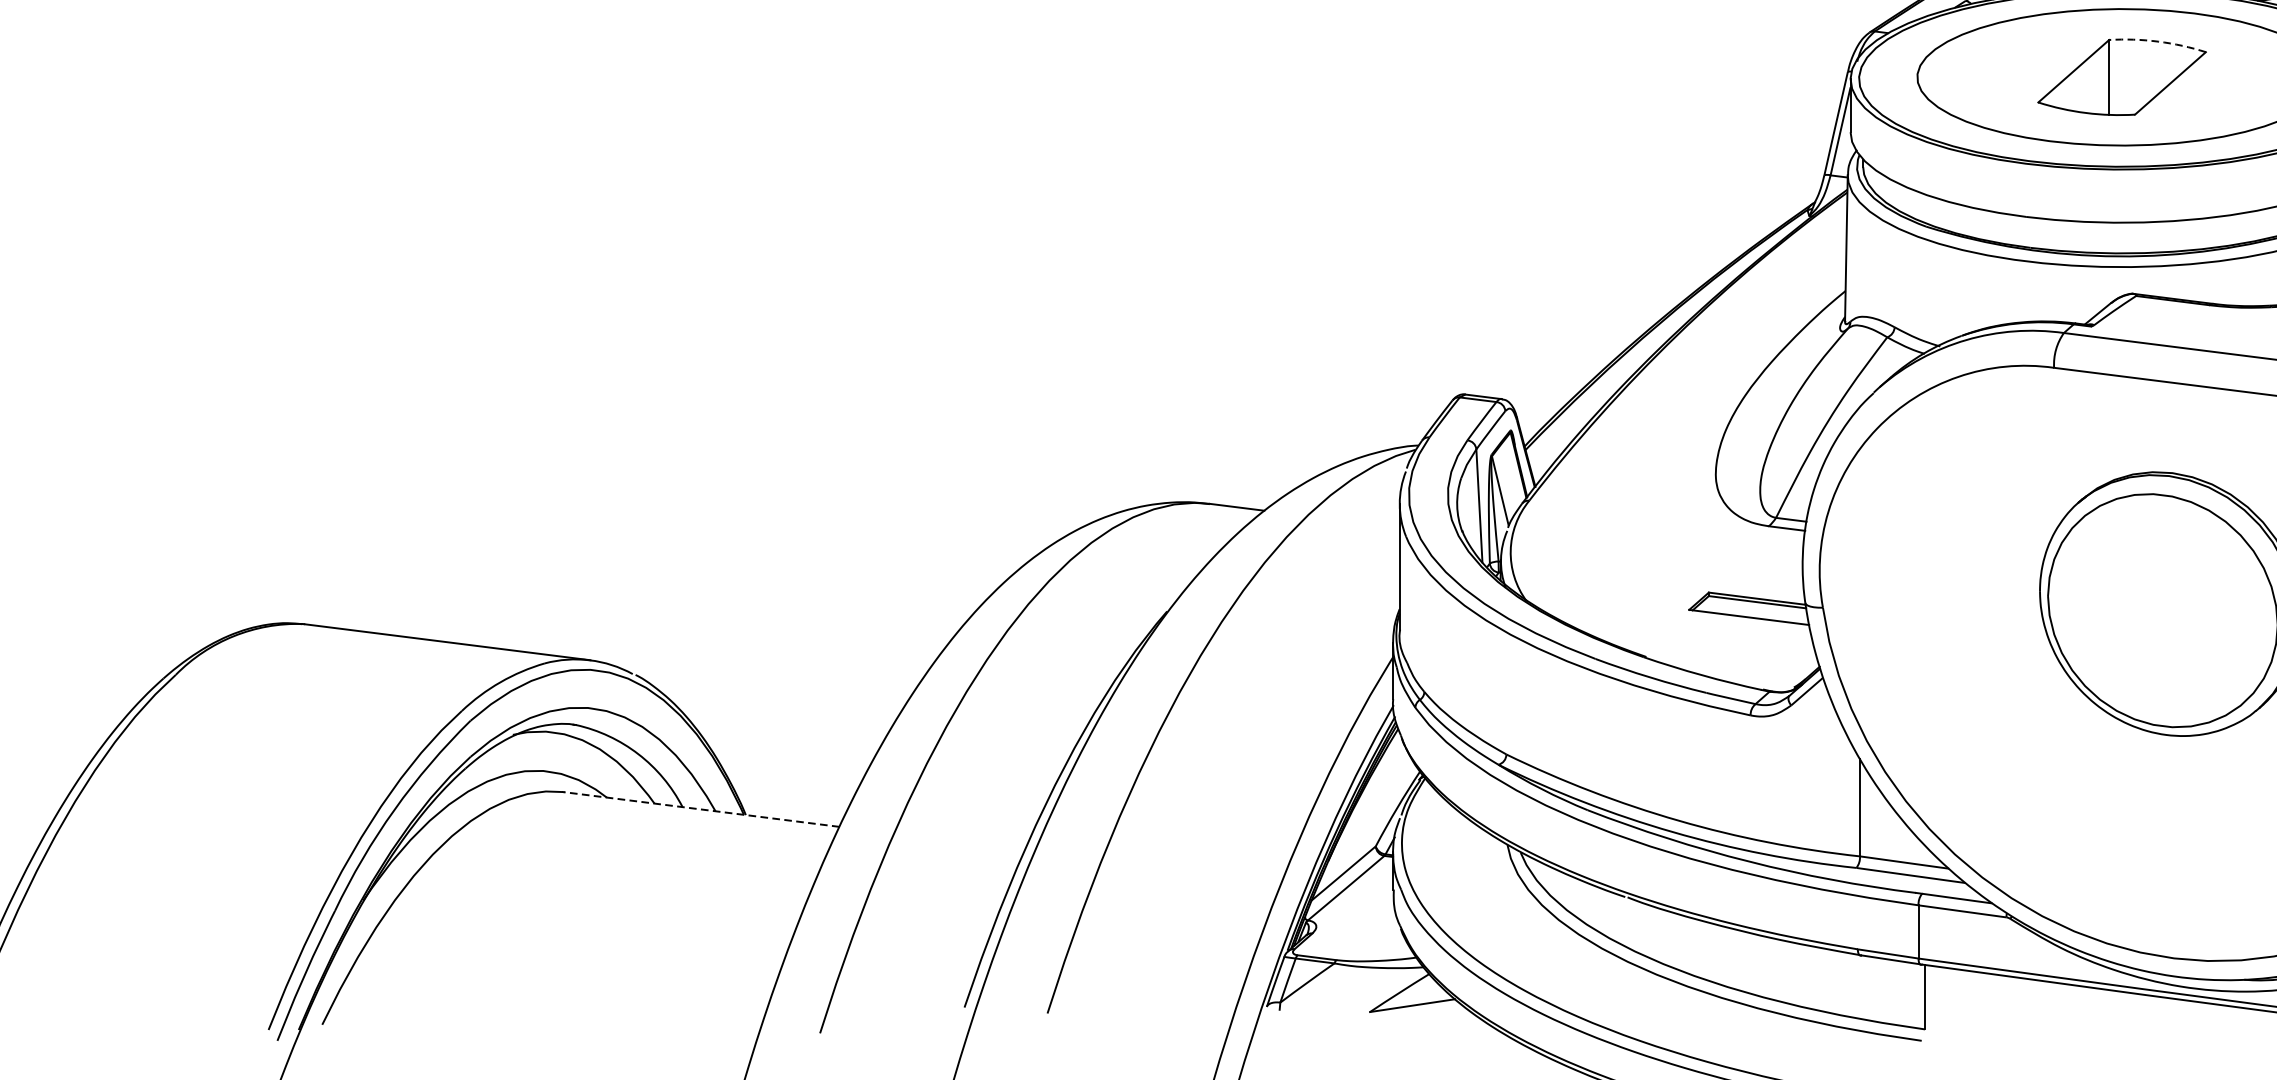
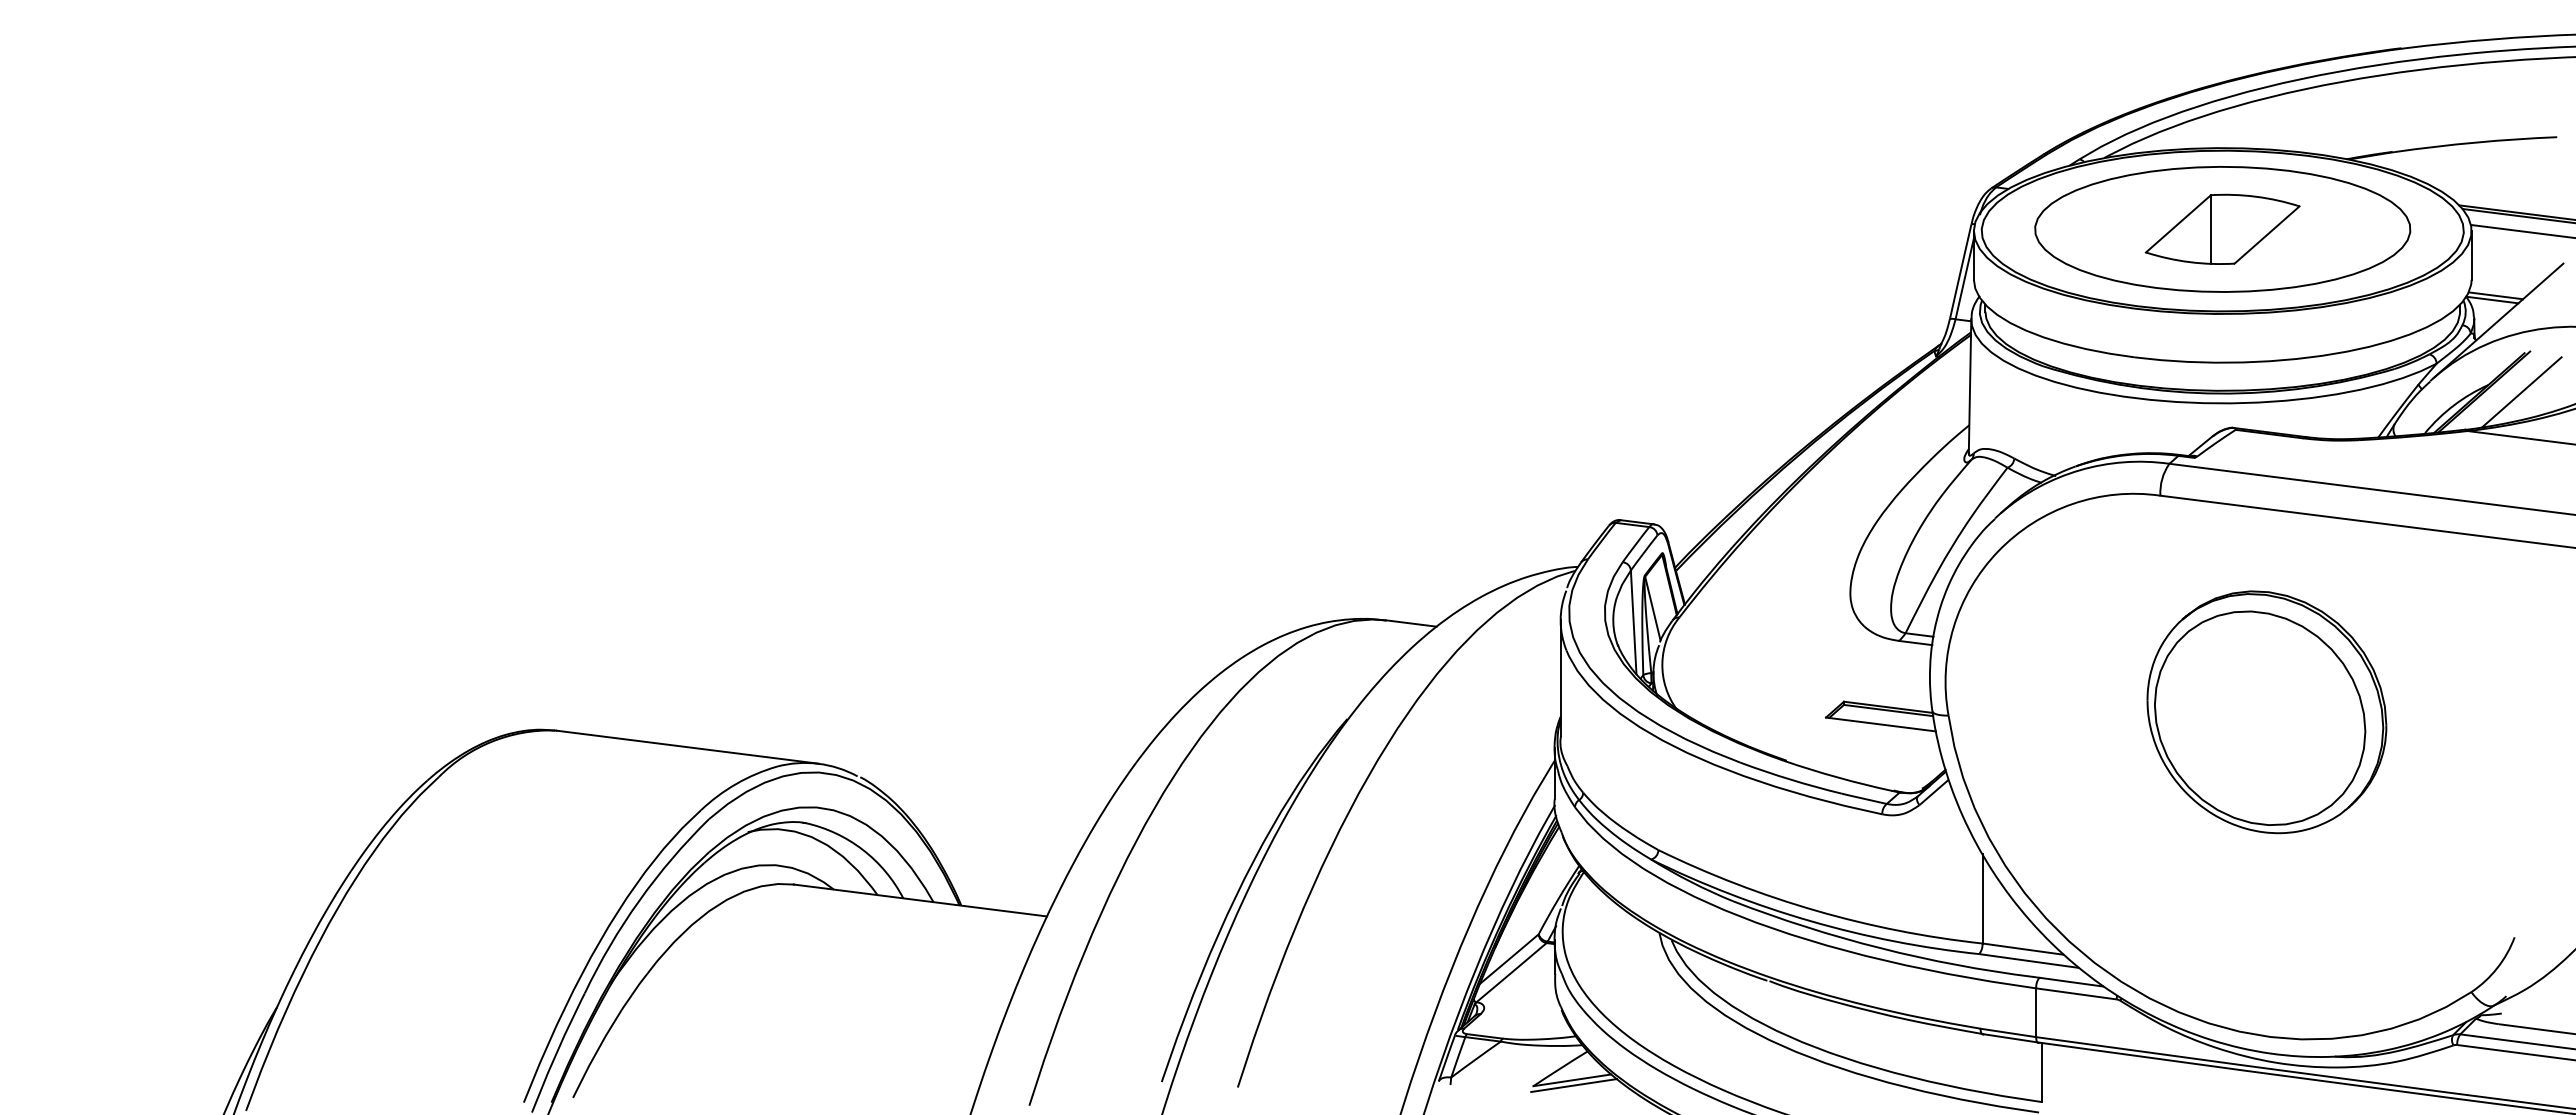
arc: (2157, 41) -> (2255, 196), dashed -> solid
line: (701, 809) -> (920, 900), dashed -> solid
line: (1414, 1011) -> (1574, 1085), added

